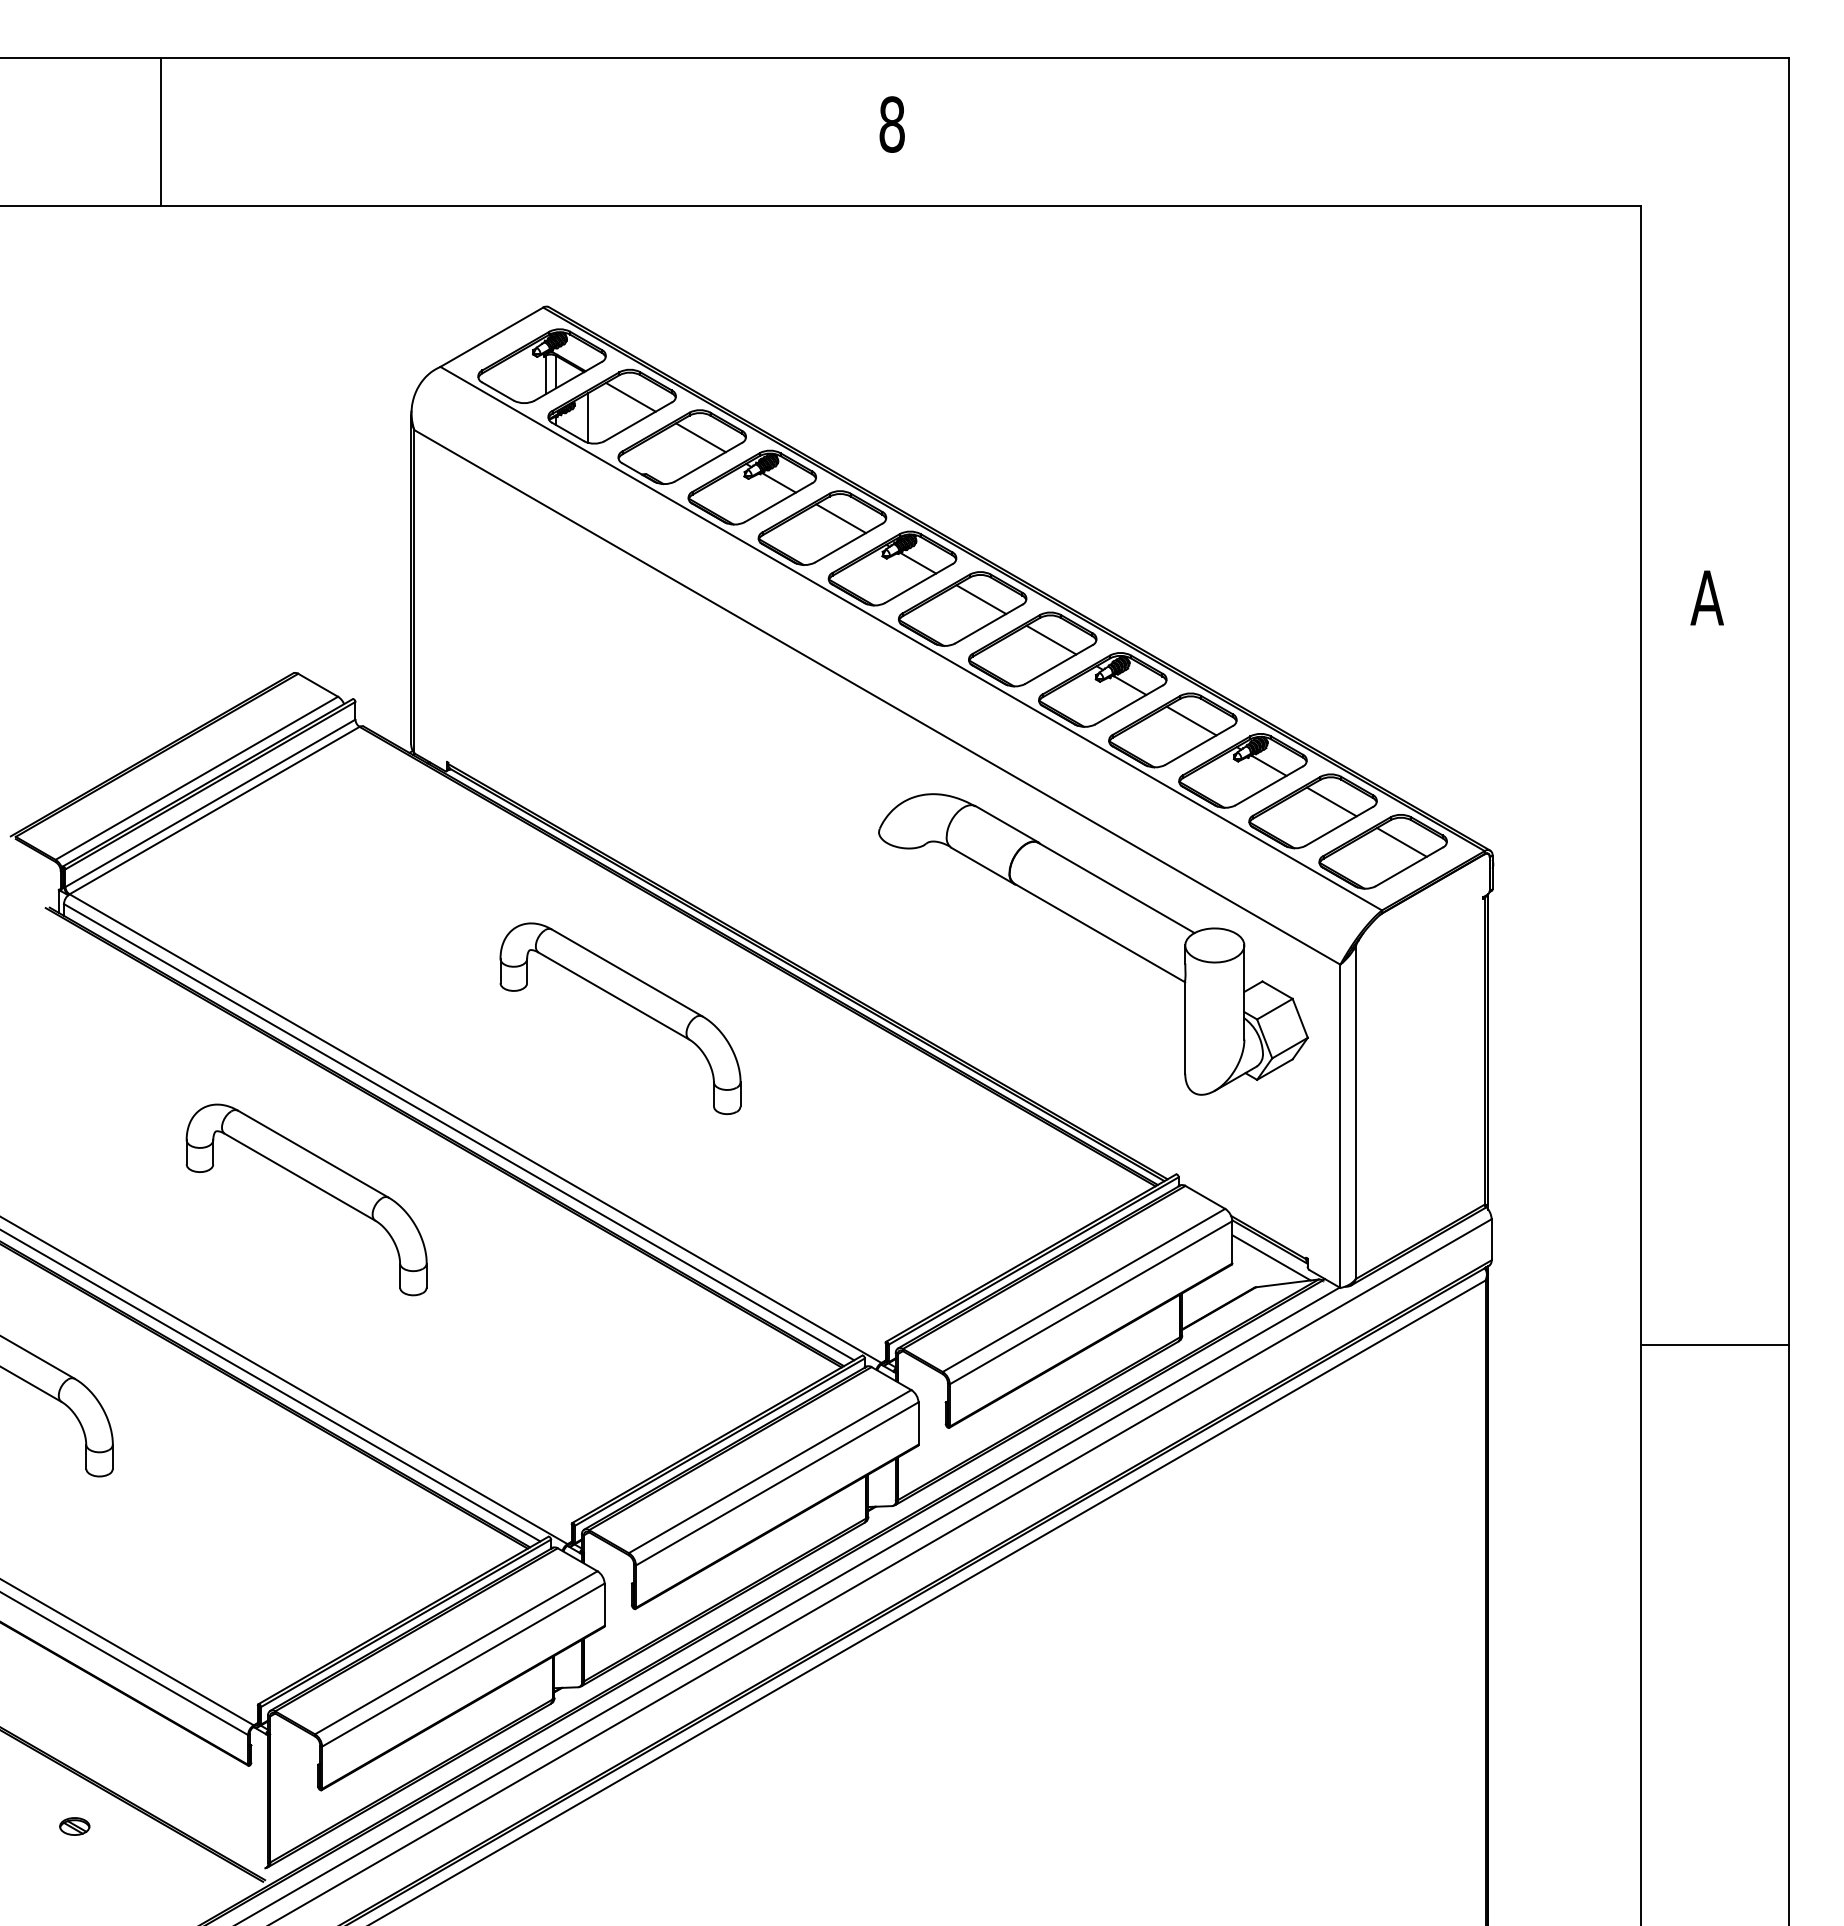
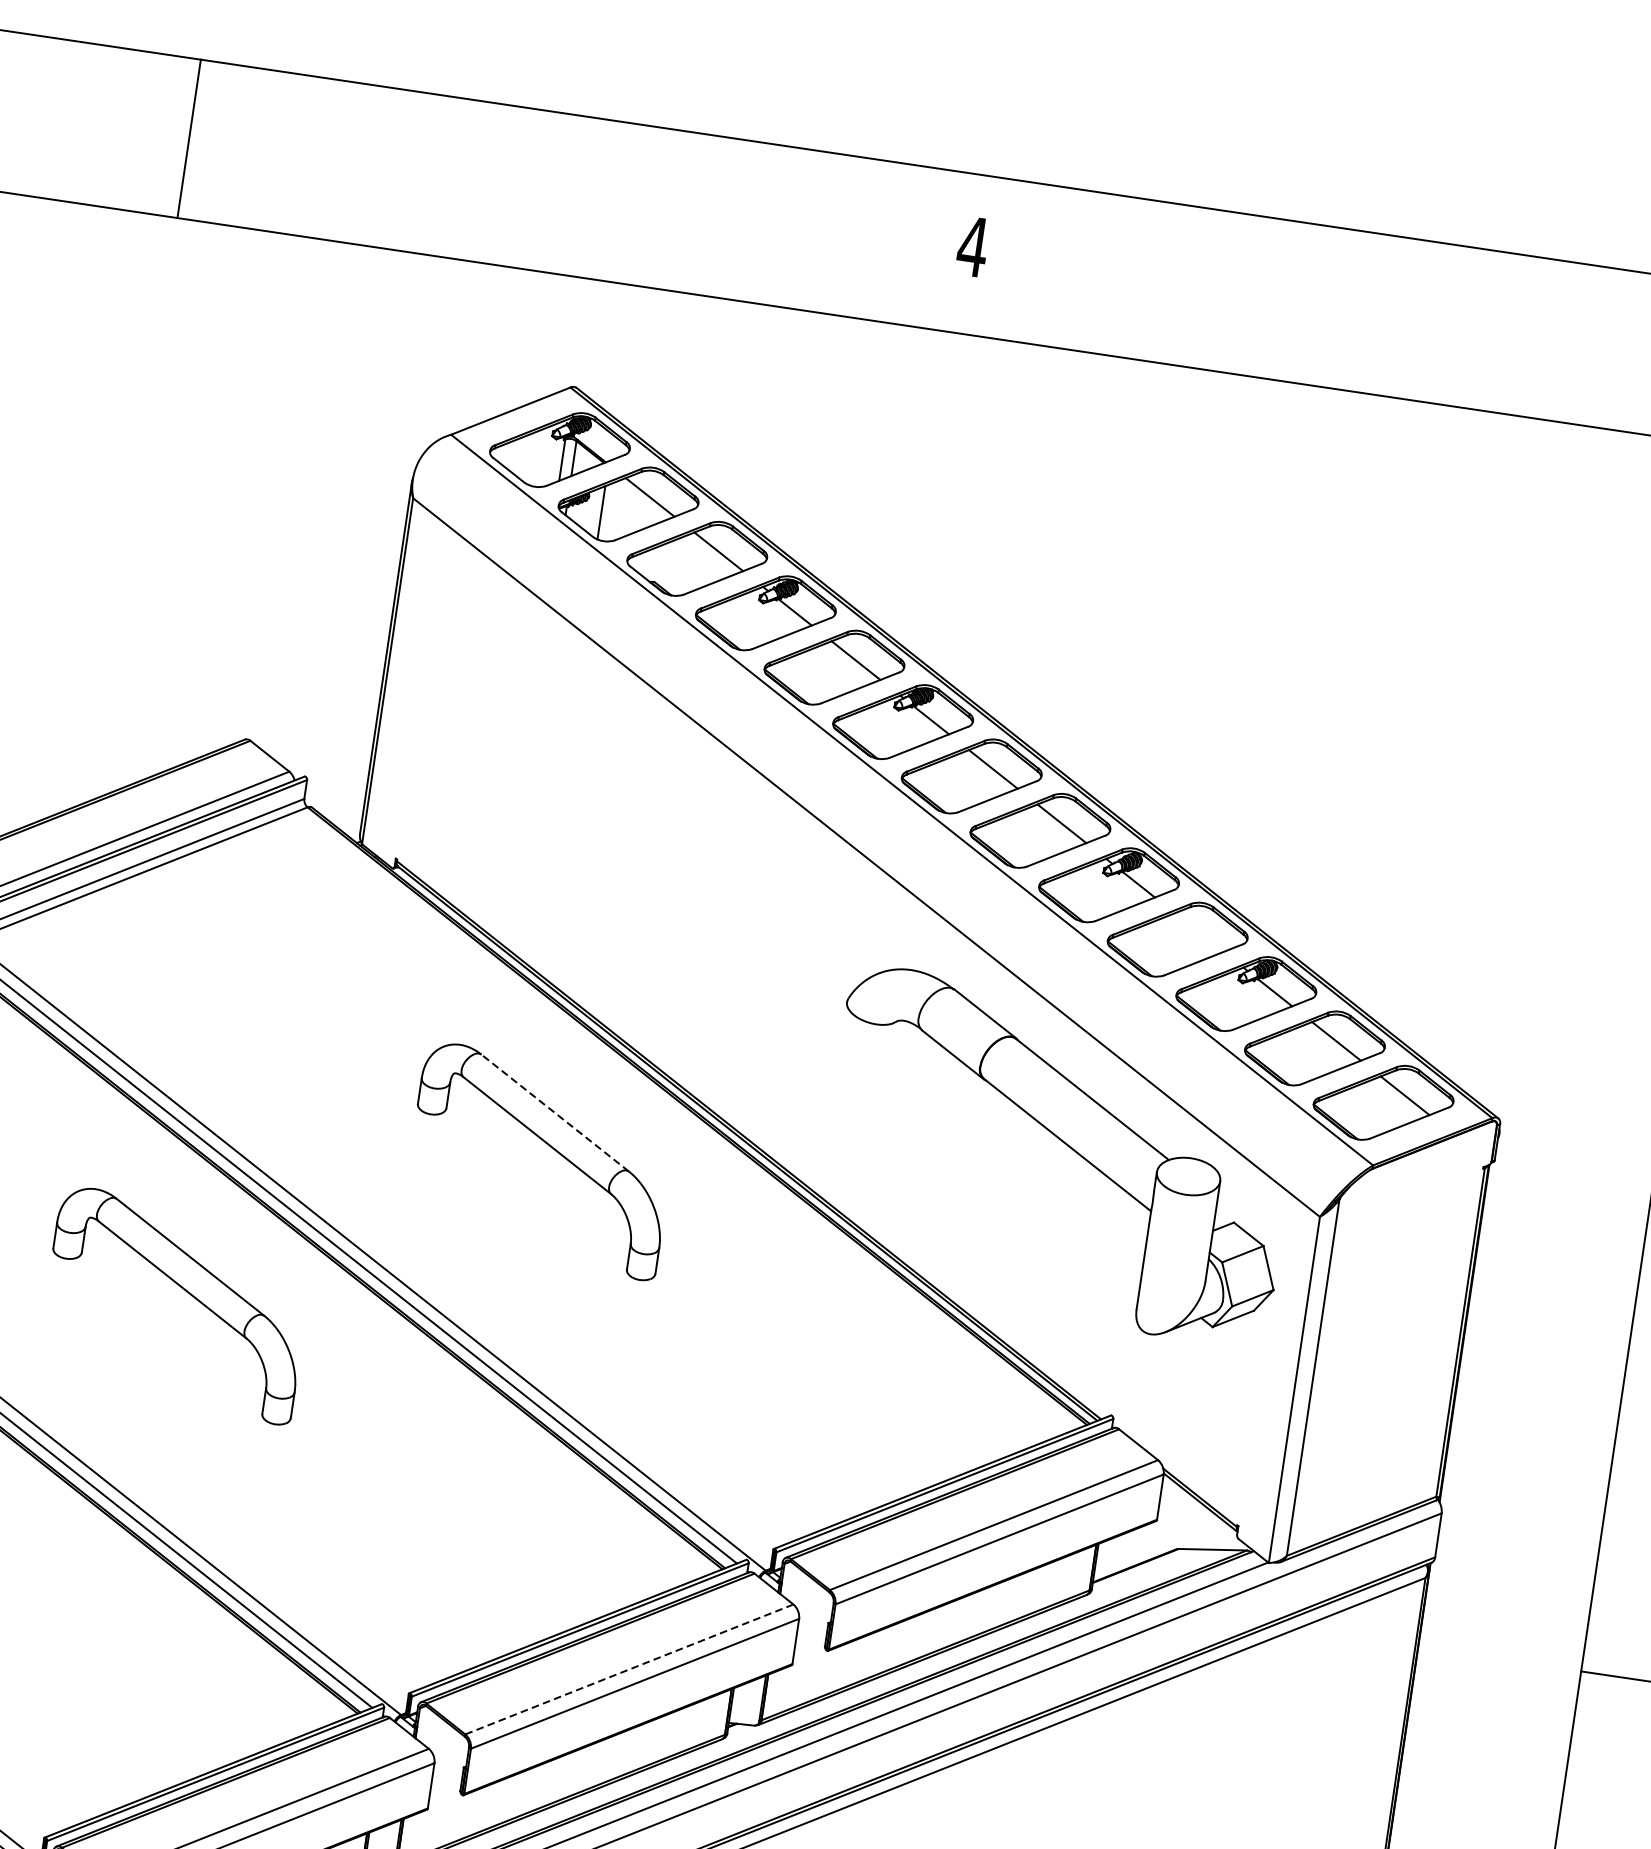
text: (891, 124) -> (972, 246), 8 -> 4
line: (1191, 720) -> (1199, 932), removed
line: (627, 972) -> (555, 1112), solid -> dashed
line: (1271, 1257) -> (1199, 1519), removed
line: (769, 1471) -> (628, 1669), solid -> dashed

